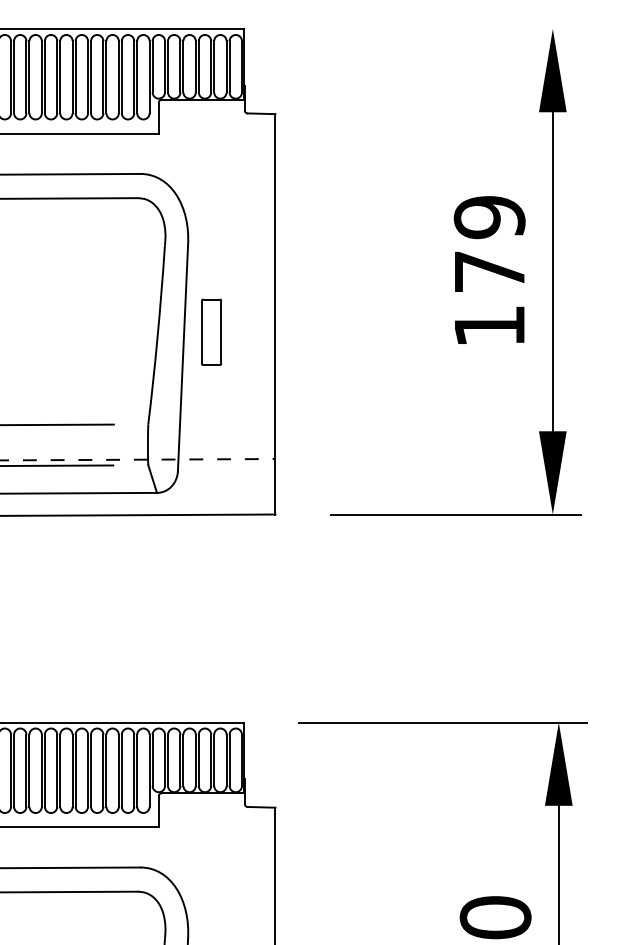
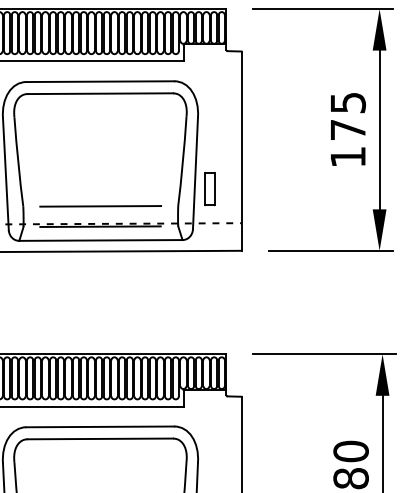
line: (440, 29) -> (323, 9), added
text: (488, 216) -> (347, 102), 179 -> 175
part: (211, 333) -> (209, 189), moved

